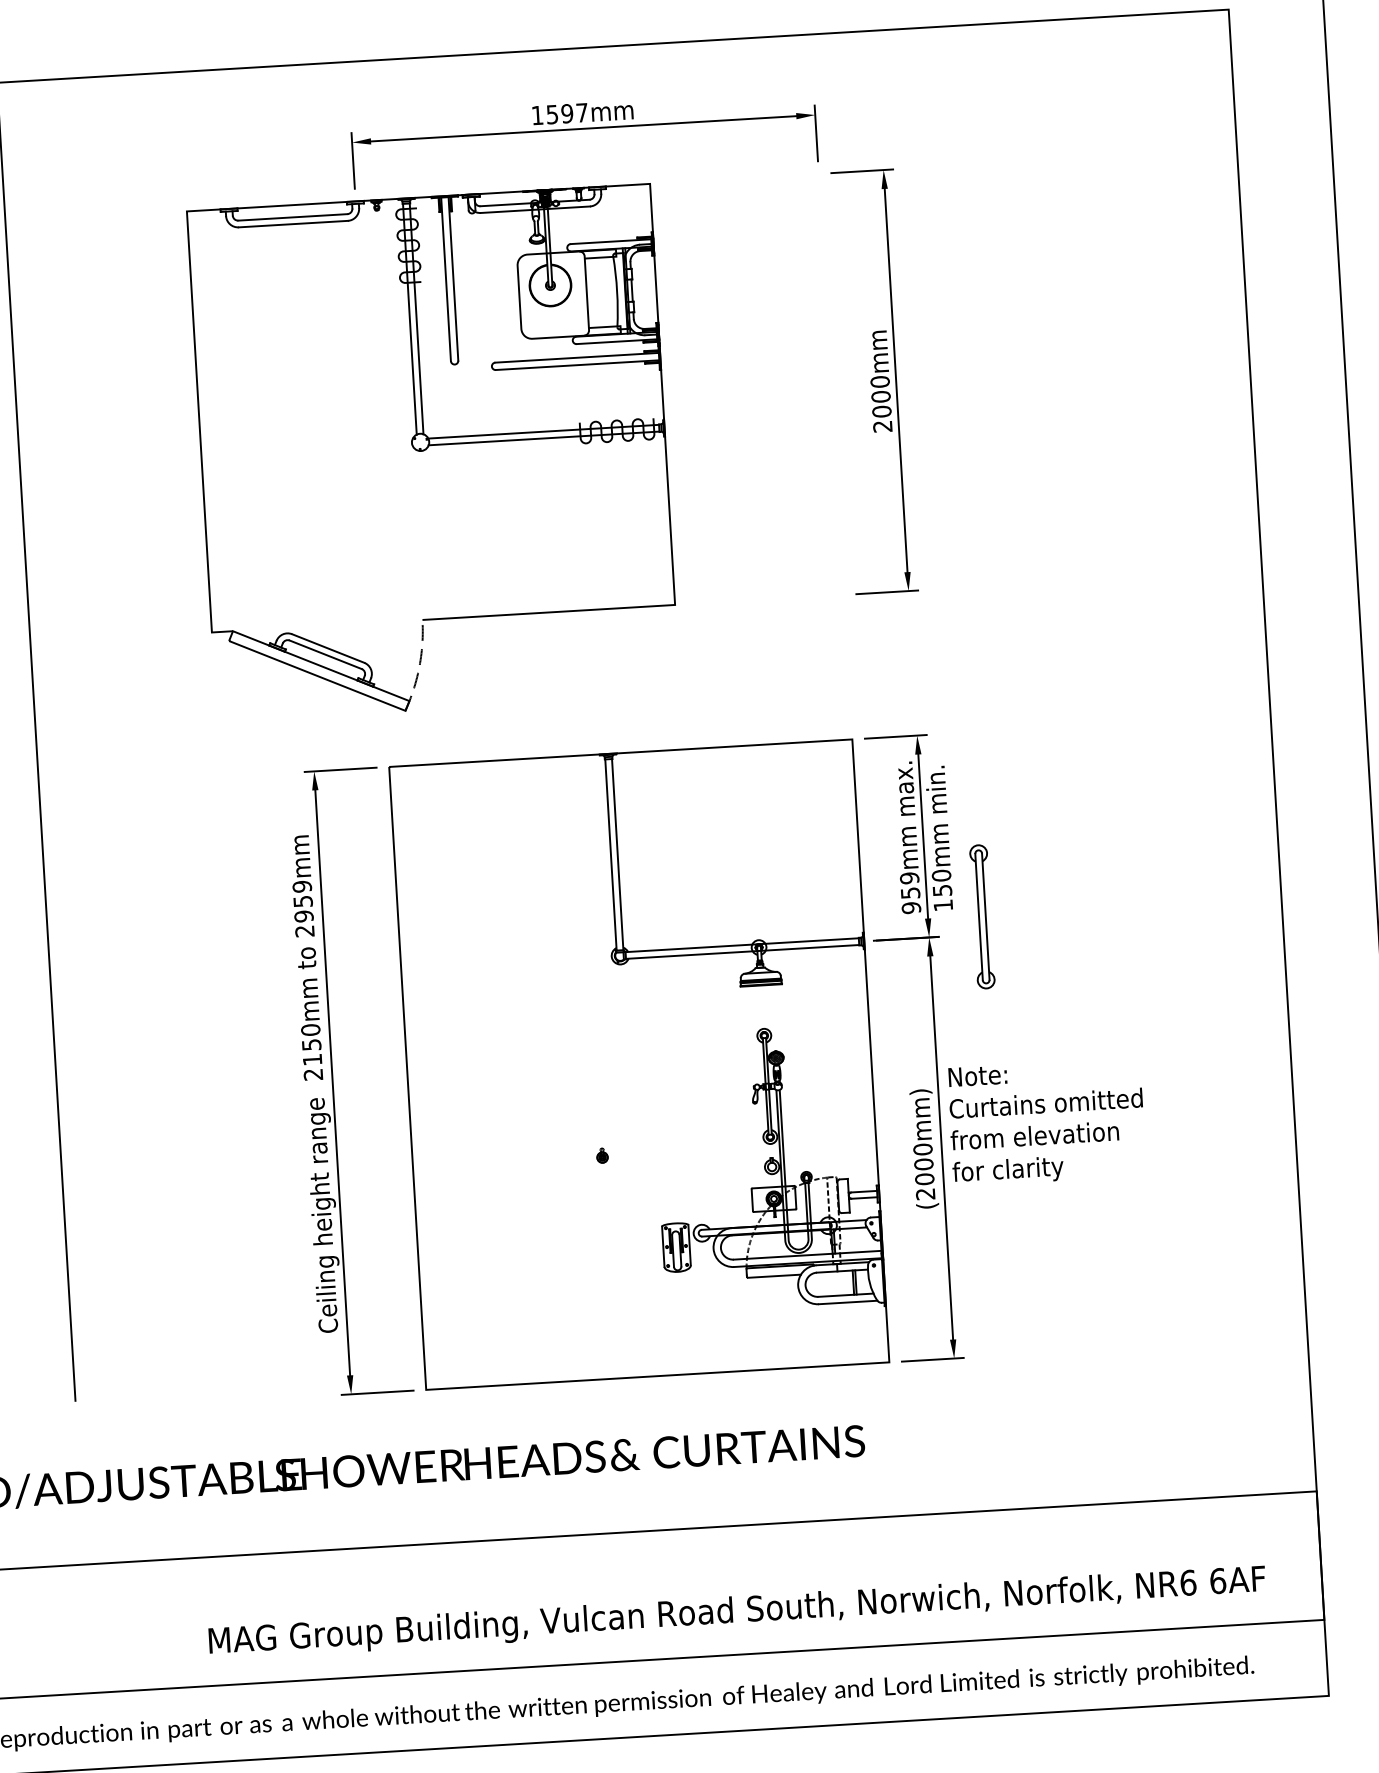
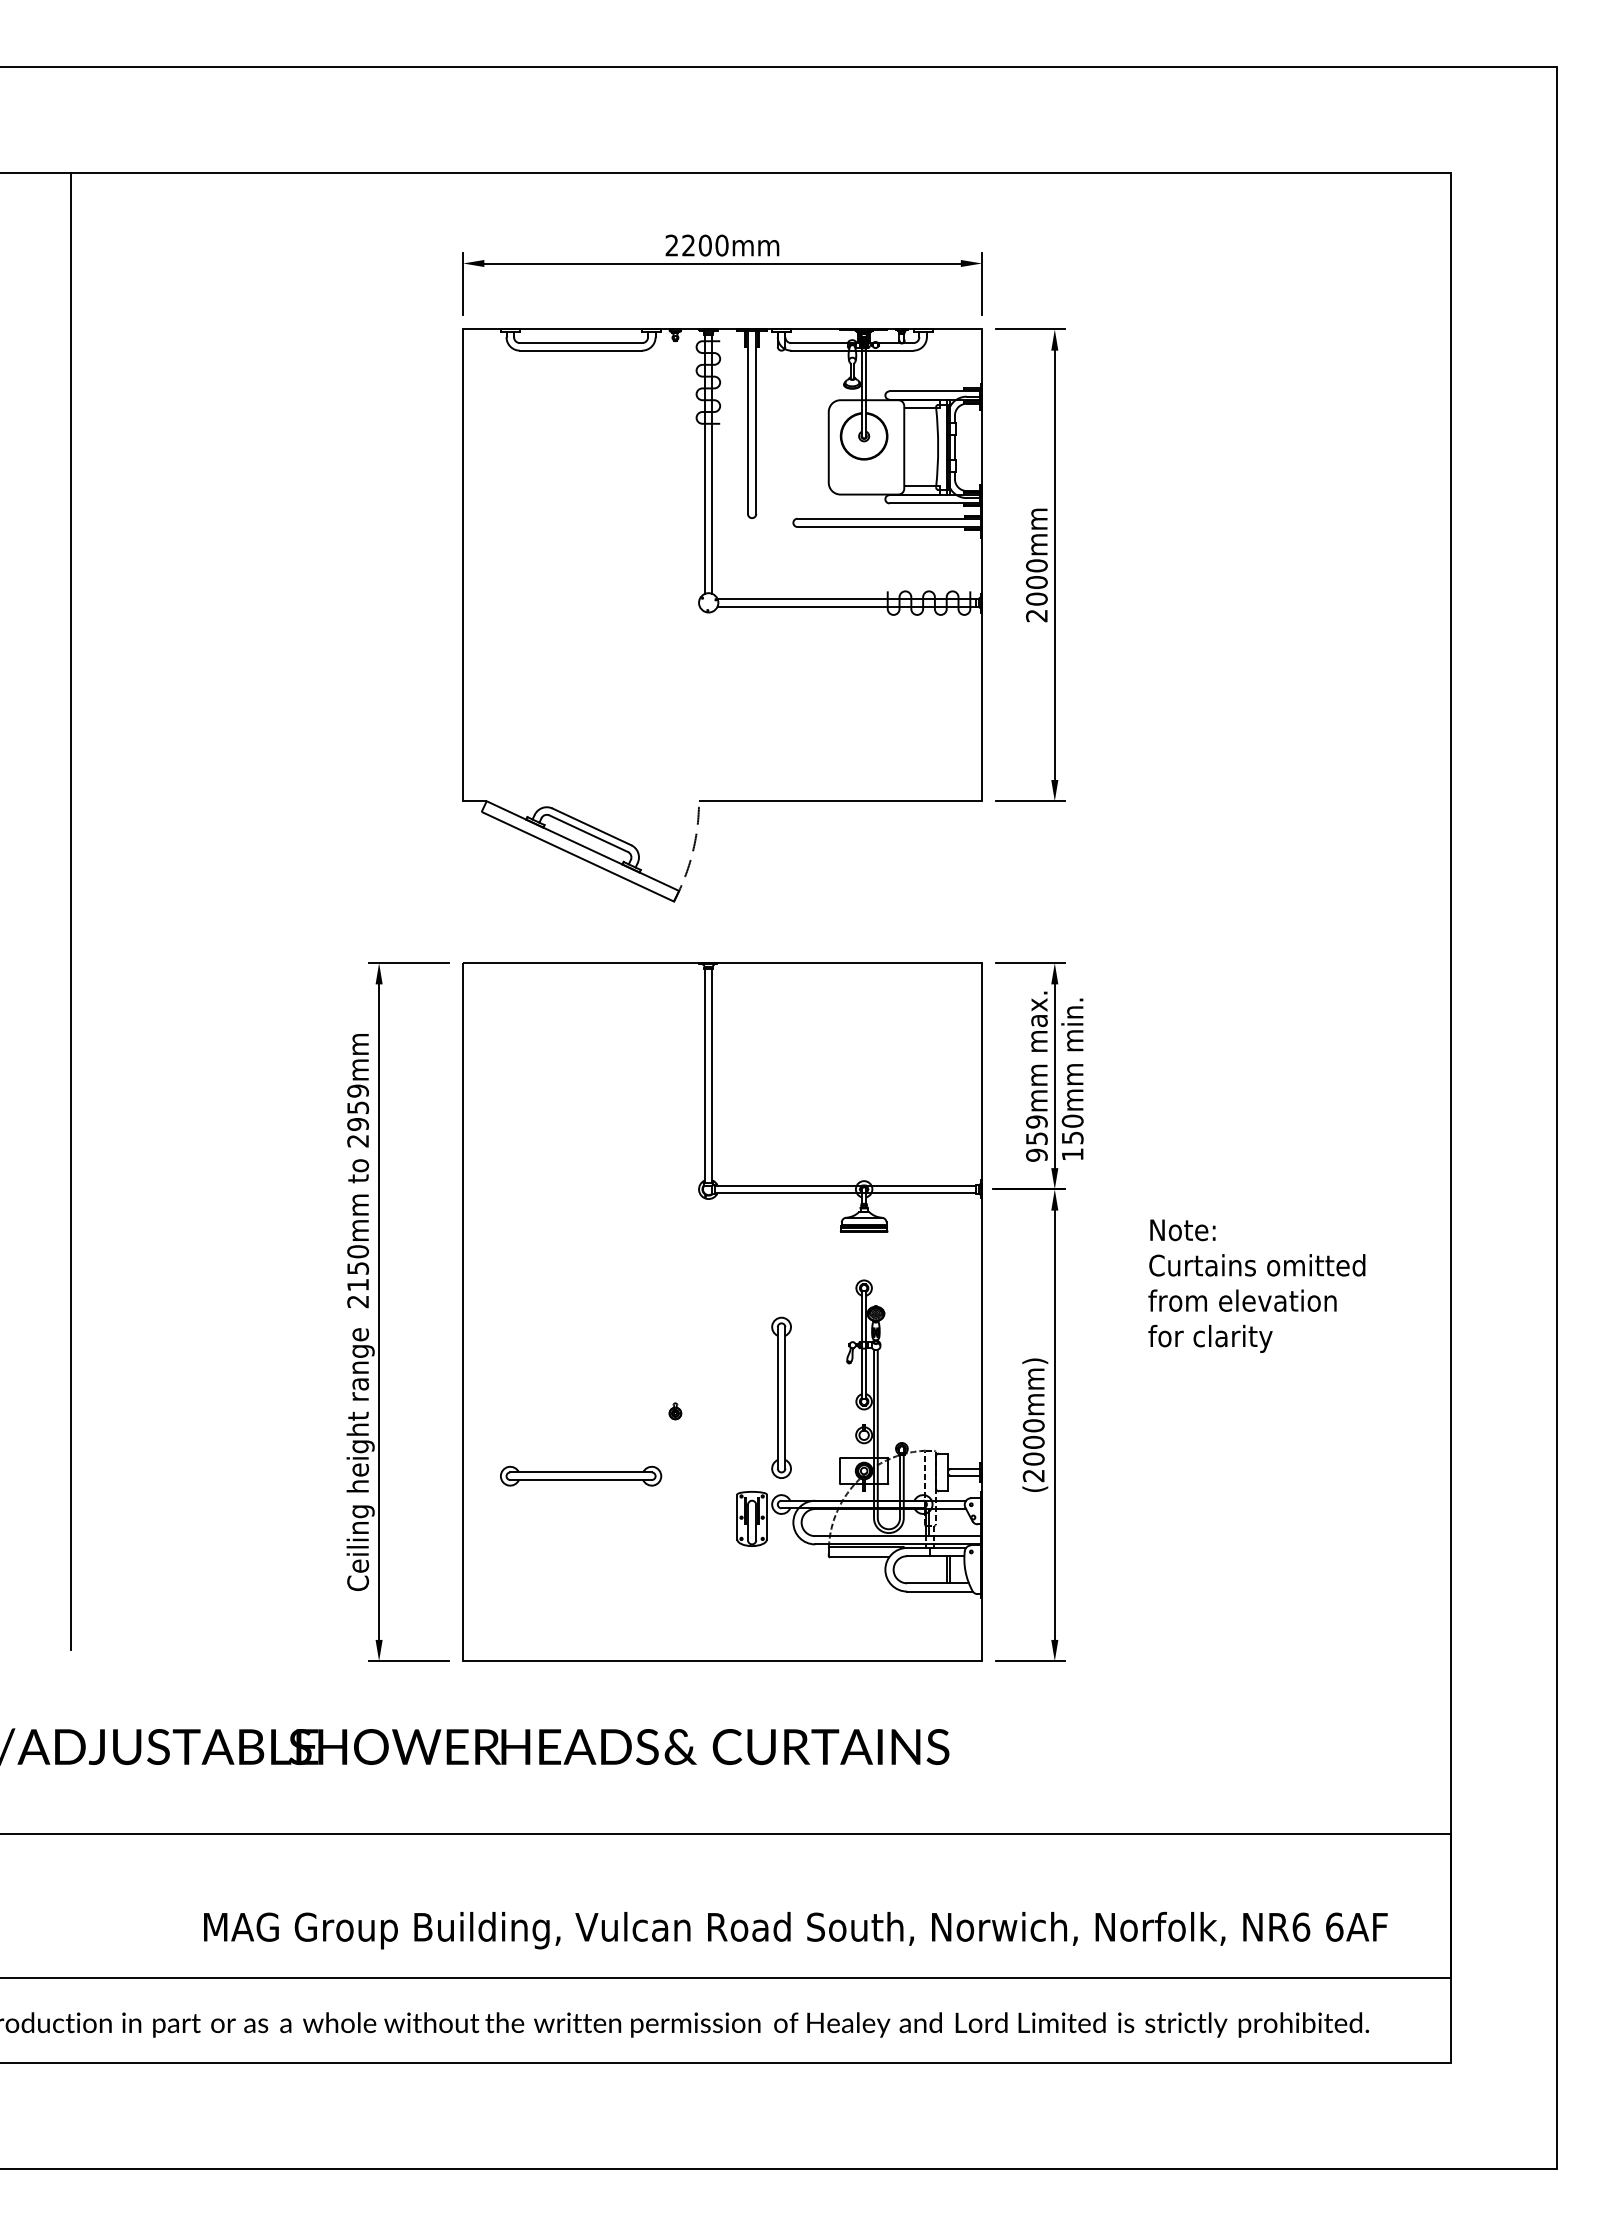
text: (559, 114) -> (696, 245), 1597mm -> 2200mm
part: (433, 445) -> (722, 607), moved
part: (982, 916) -> (781, 1397), moved
text: (1046, 1121) -> (1256, 1285), moved
part: (522, 1217) -> (581, 1475), added

